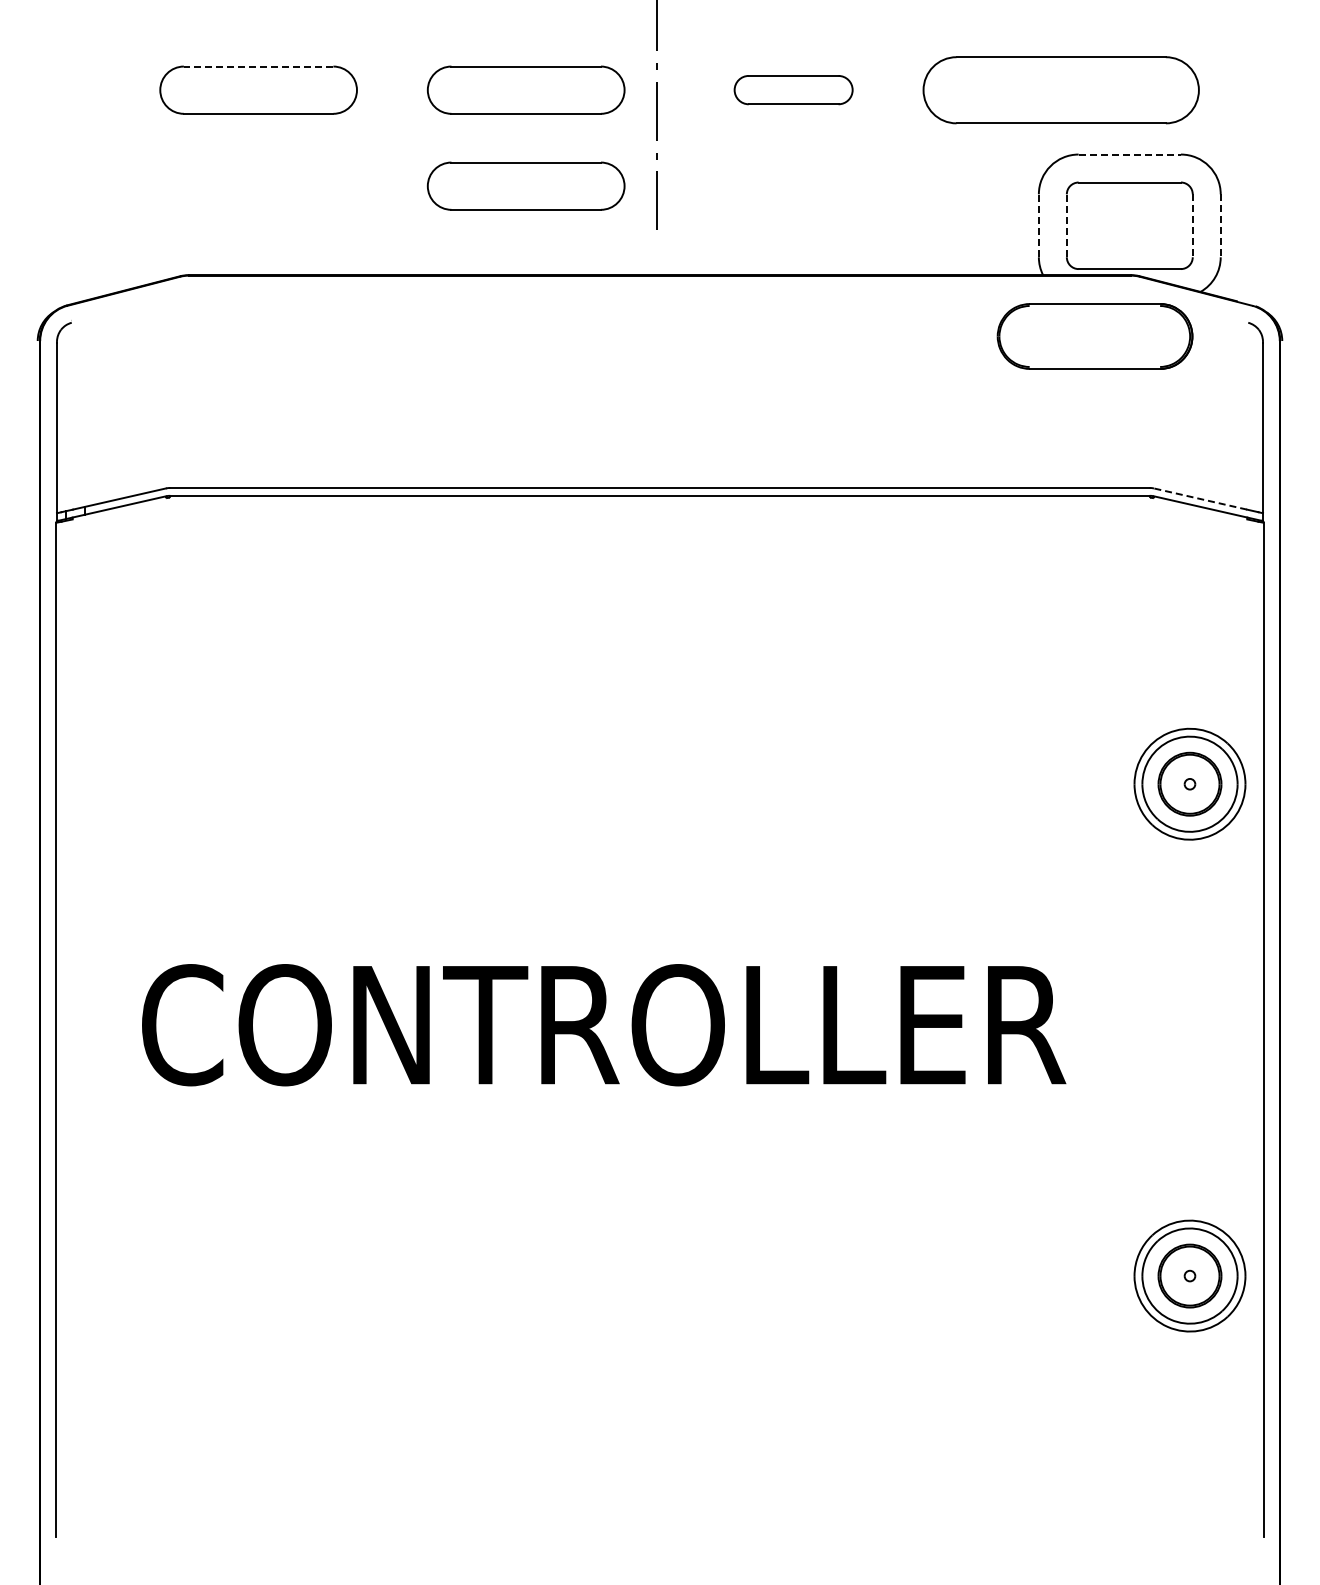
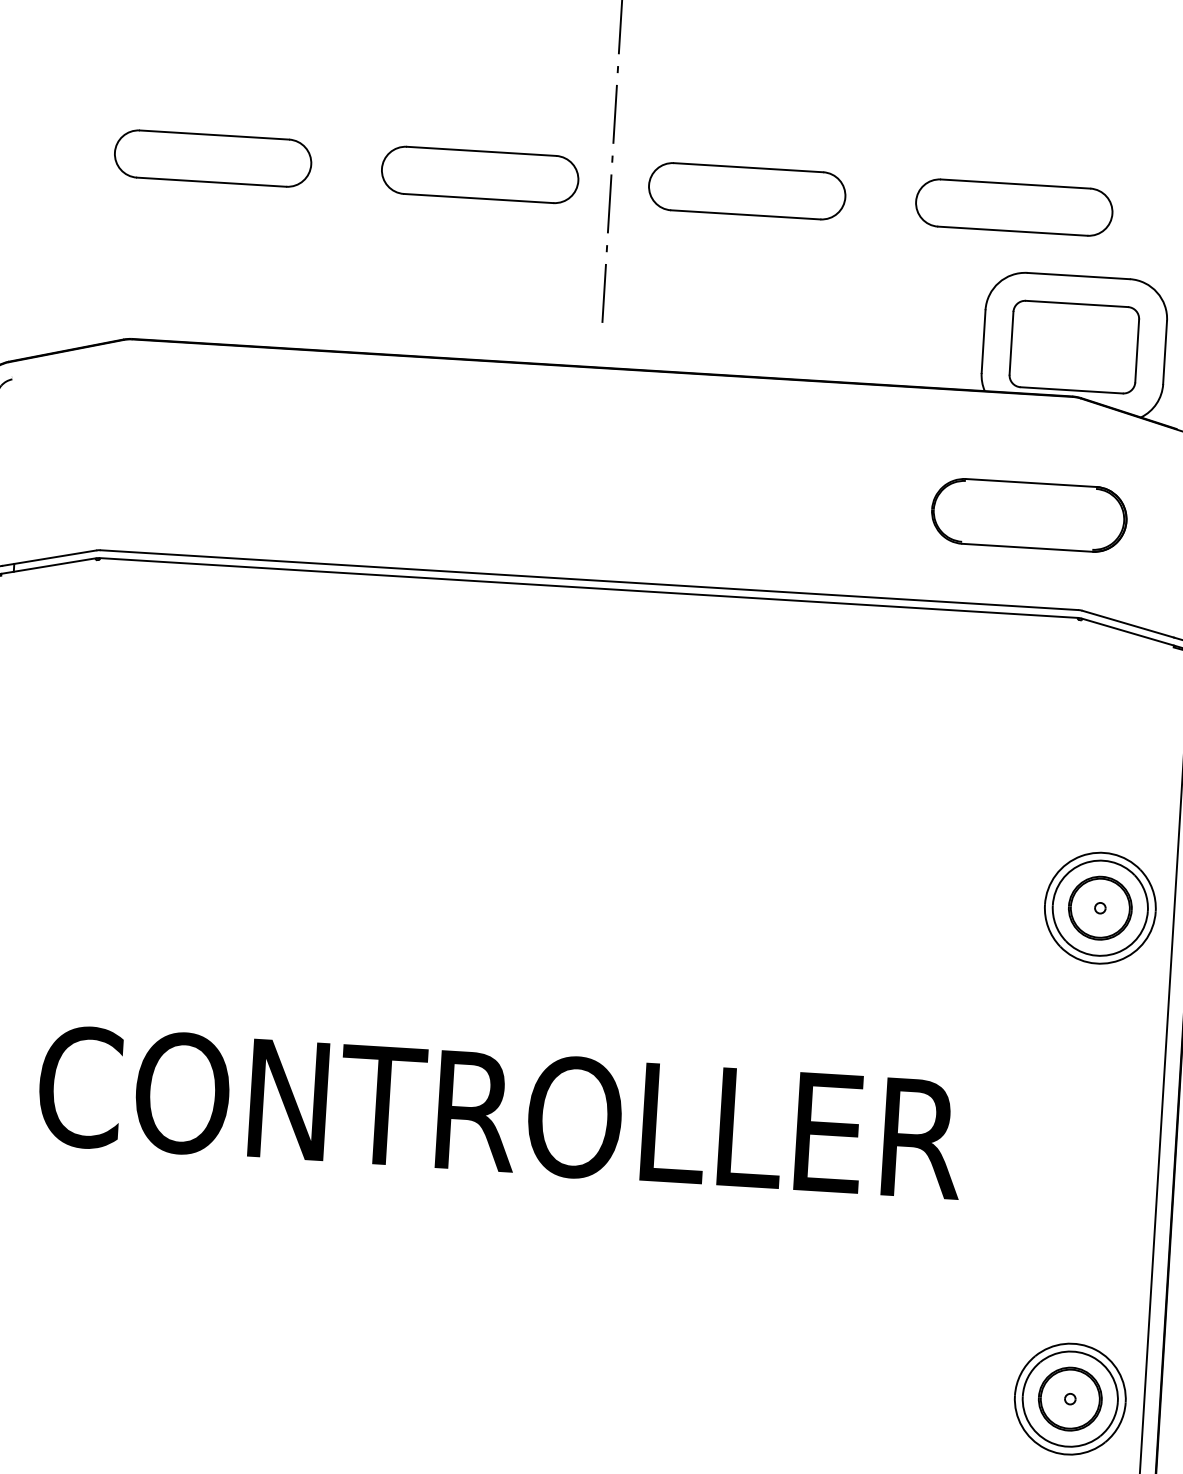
line: (258, 66) -> (214, 134), dashed -> solid
part: (793, 89) -> (747, 190), size x1.67
part: (1061, 89) -> (1014, 206), size x0.71
line: (1130, 154) -> (1079, 276), dashed -> solid
part: (525, 185) -> (473, 270), removed
line: (1038, 225) -> (983, 341), dashed -> solid
line: (1066, 225) -> (1011, 342), dashed -> solid
line: (1192, 226) -> (1136, 351), dashed -> solid
line: (1220, 226) -> (1164, 353), dashed -> solid
part: (1094, 336) -> (1028, 515), moved
line: (1200, 499) -> (1128, 624), dashed -> solid

